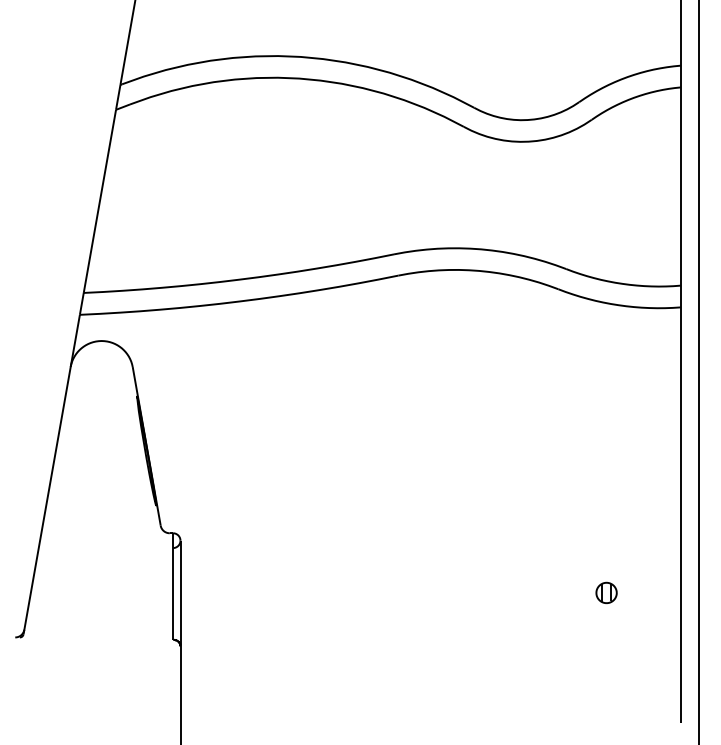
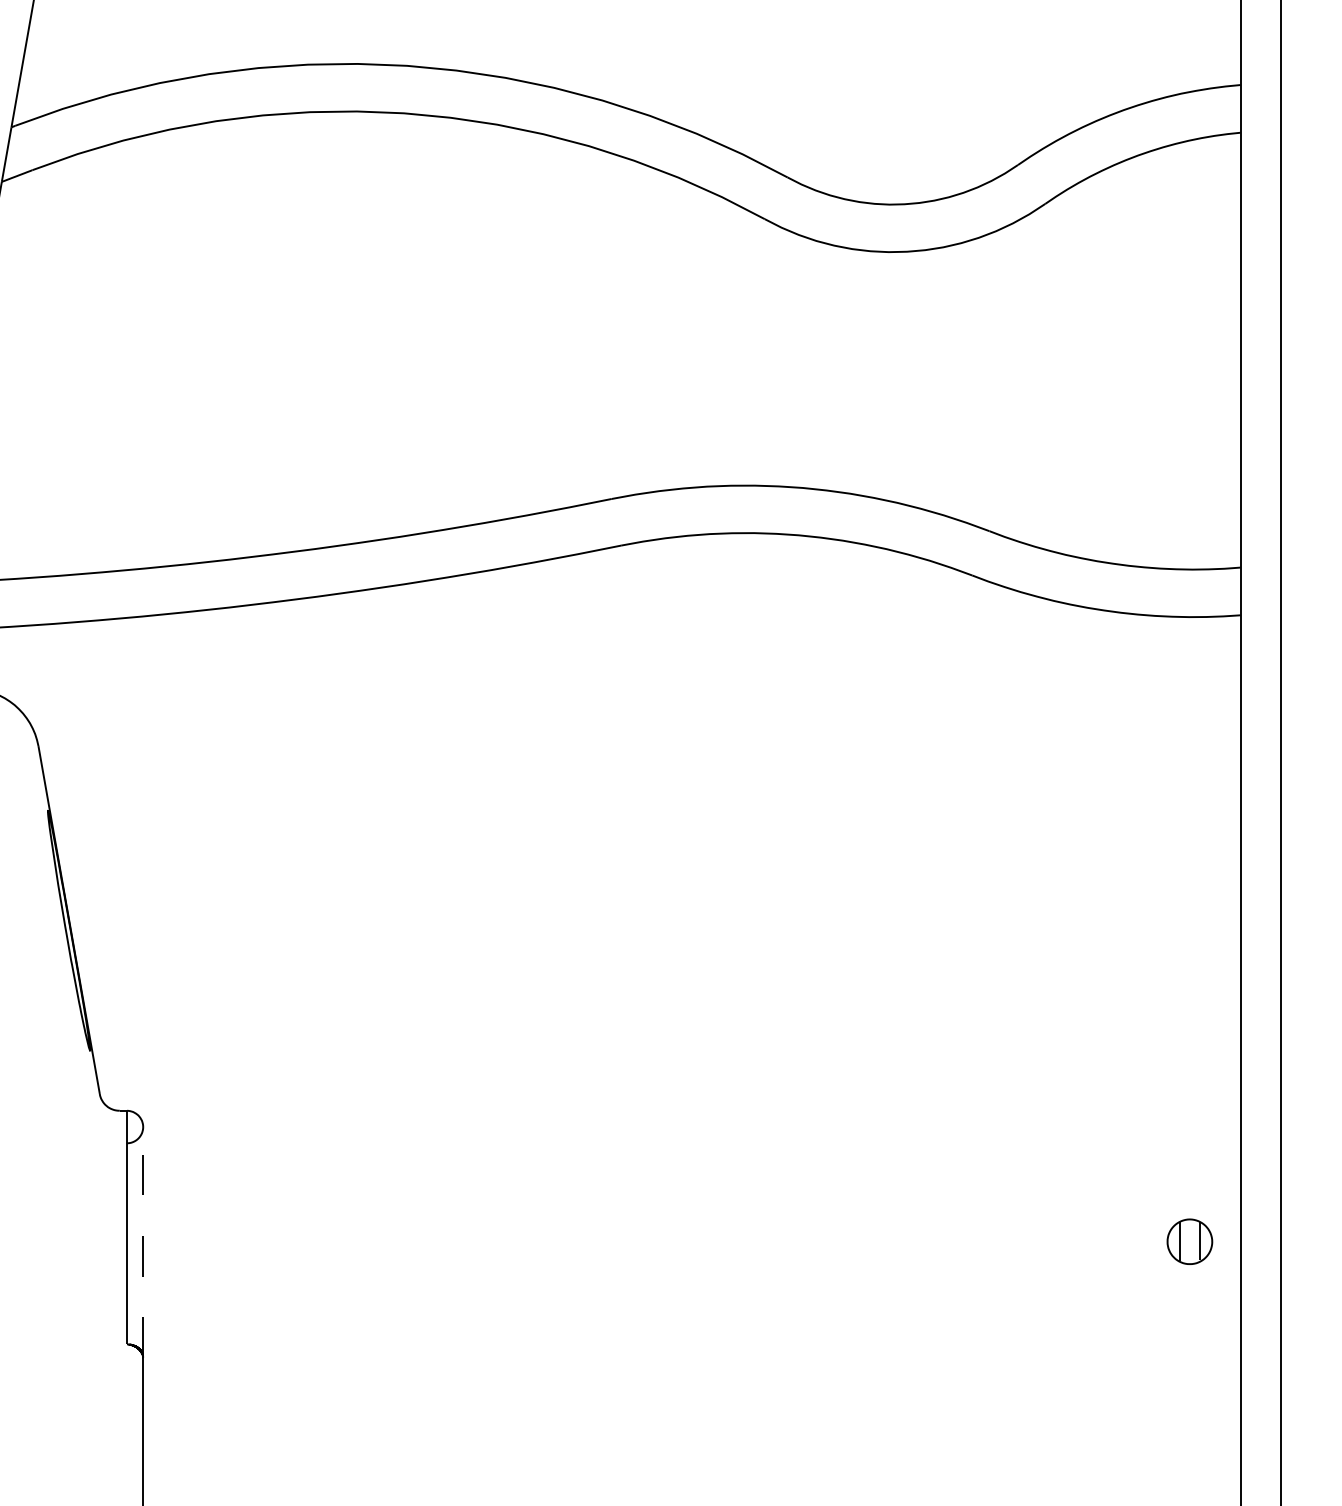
part: (606, 592) -> (1189, 1240), moved
line: (180, 593) -> (143, 1242), solid -> dashed

